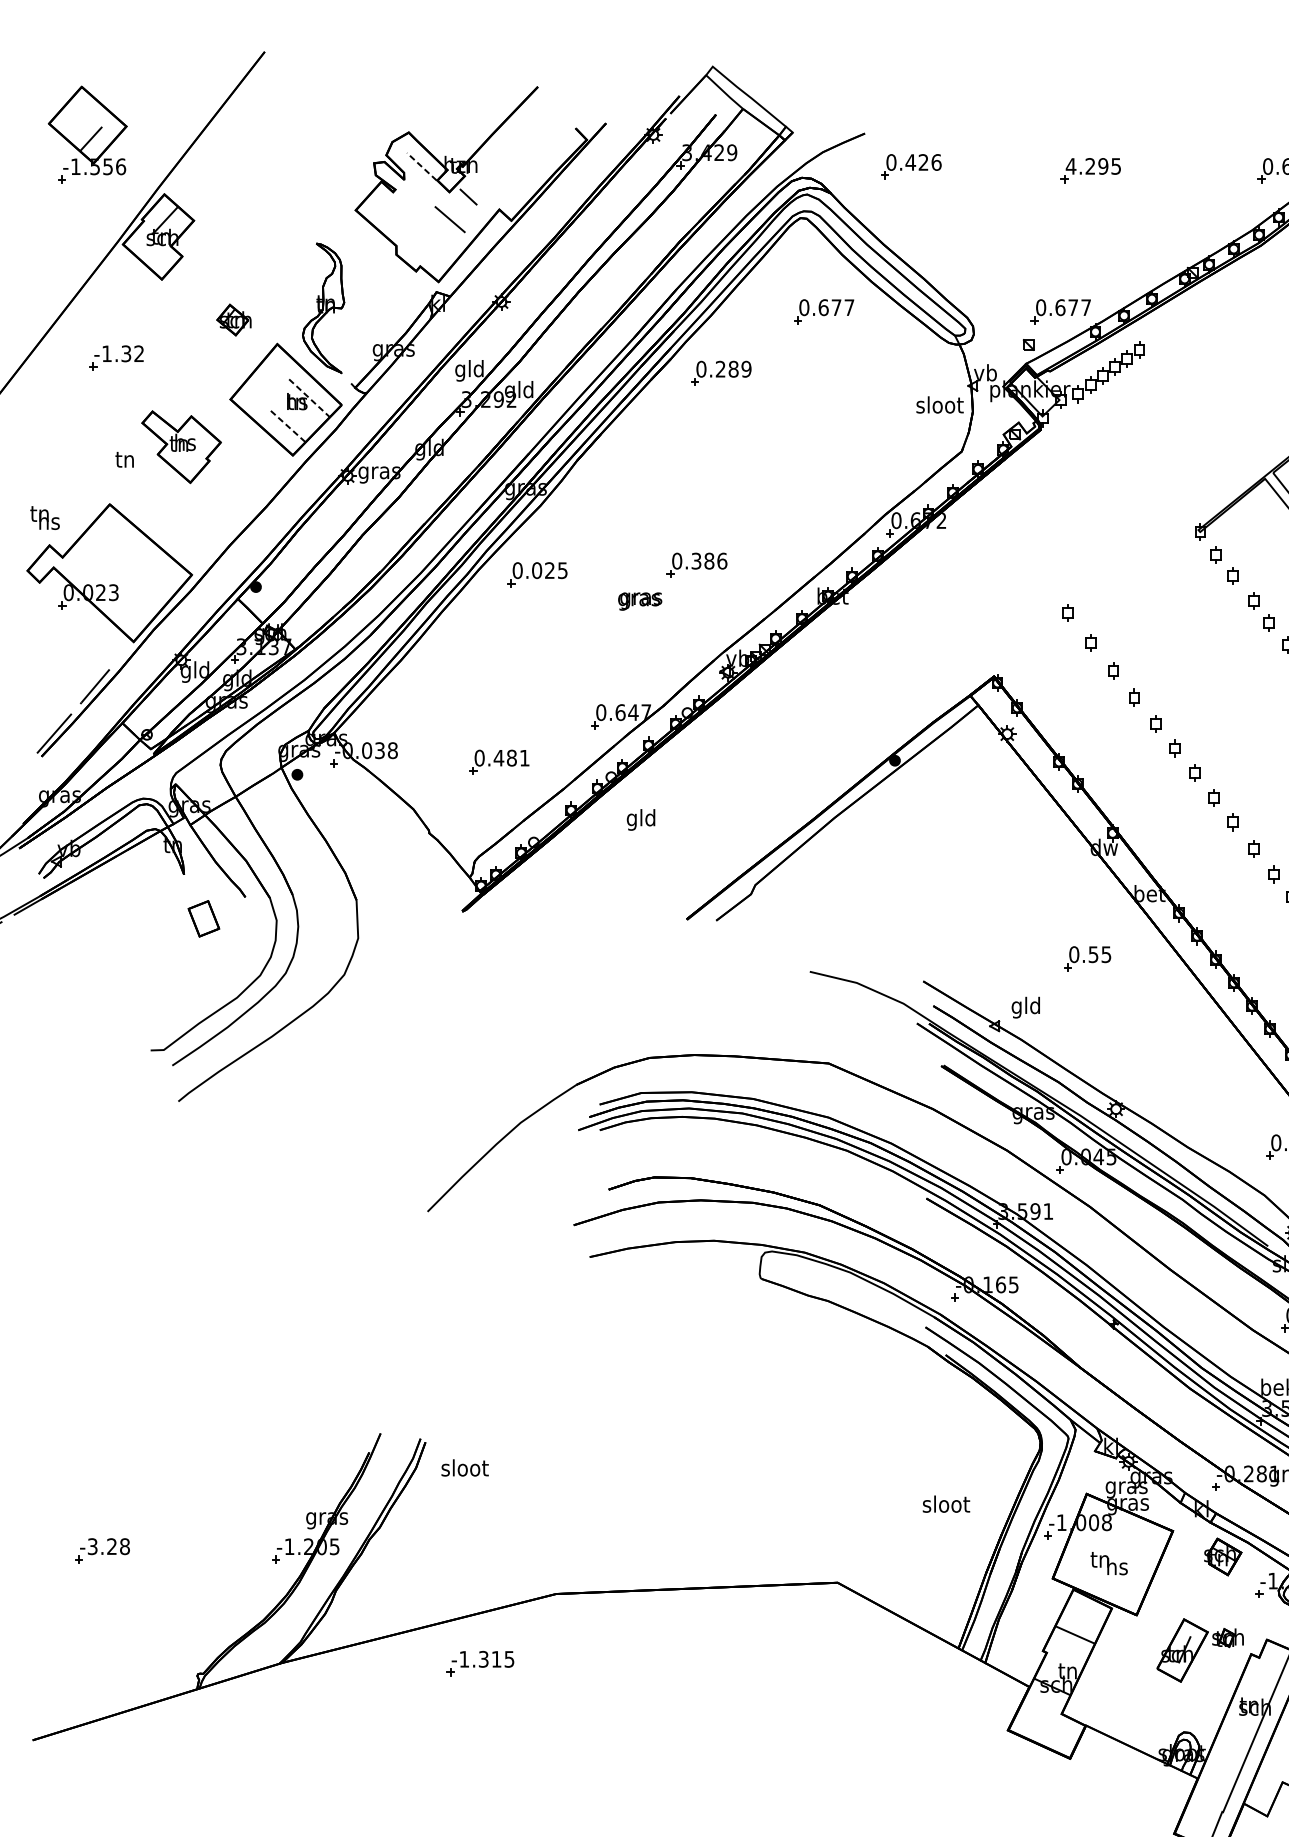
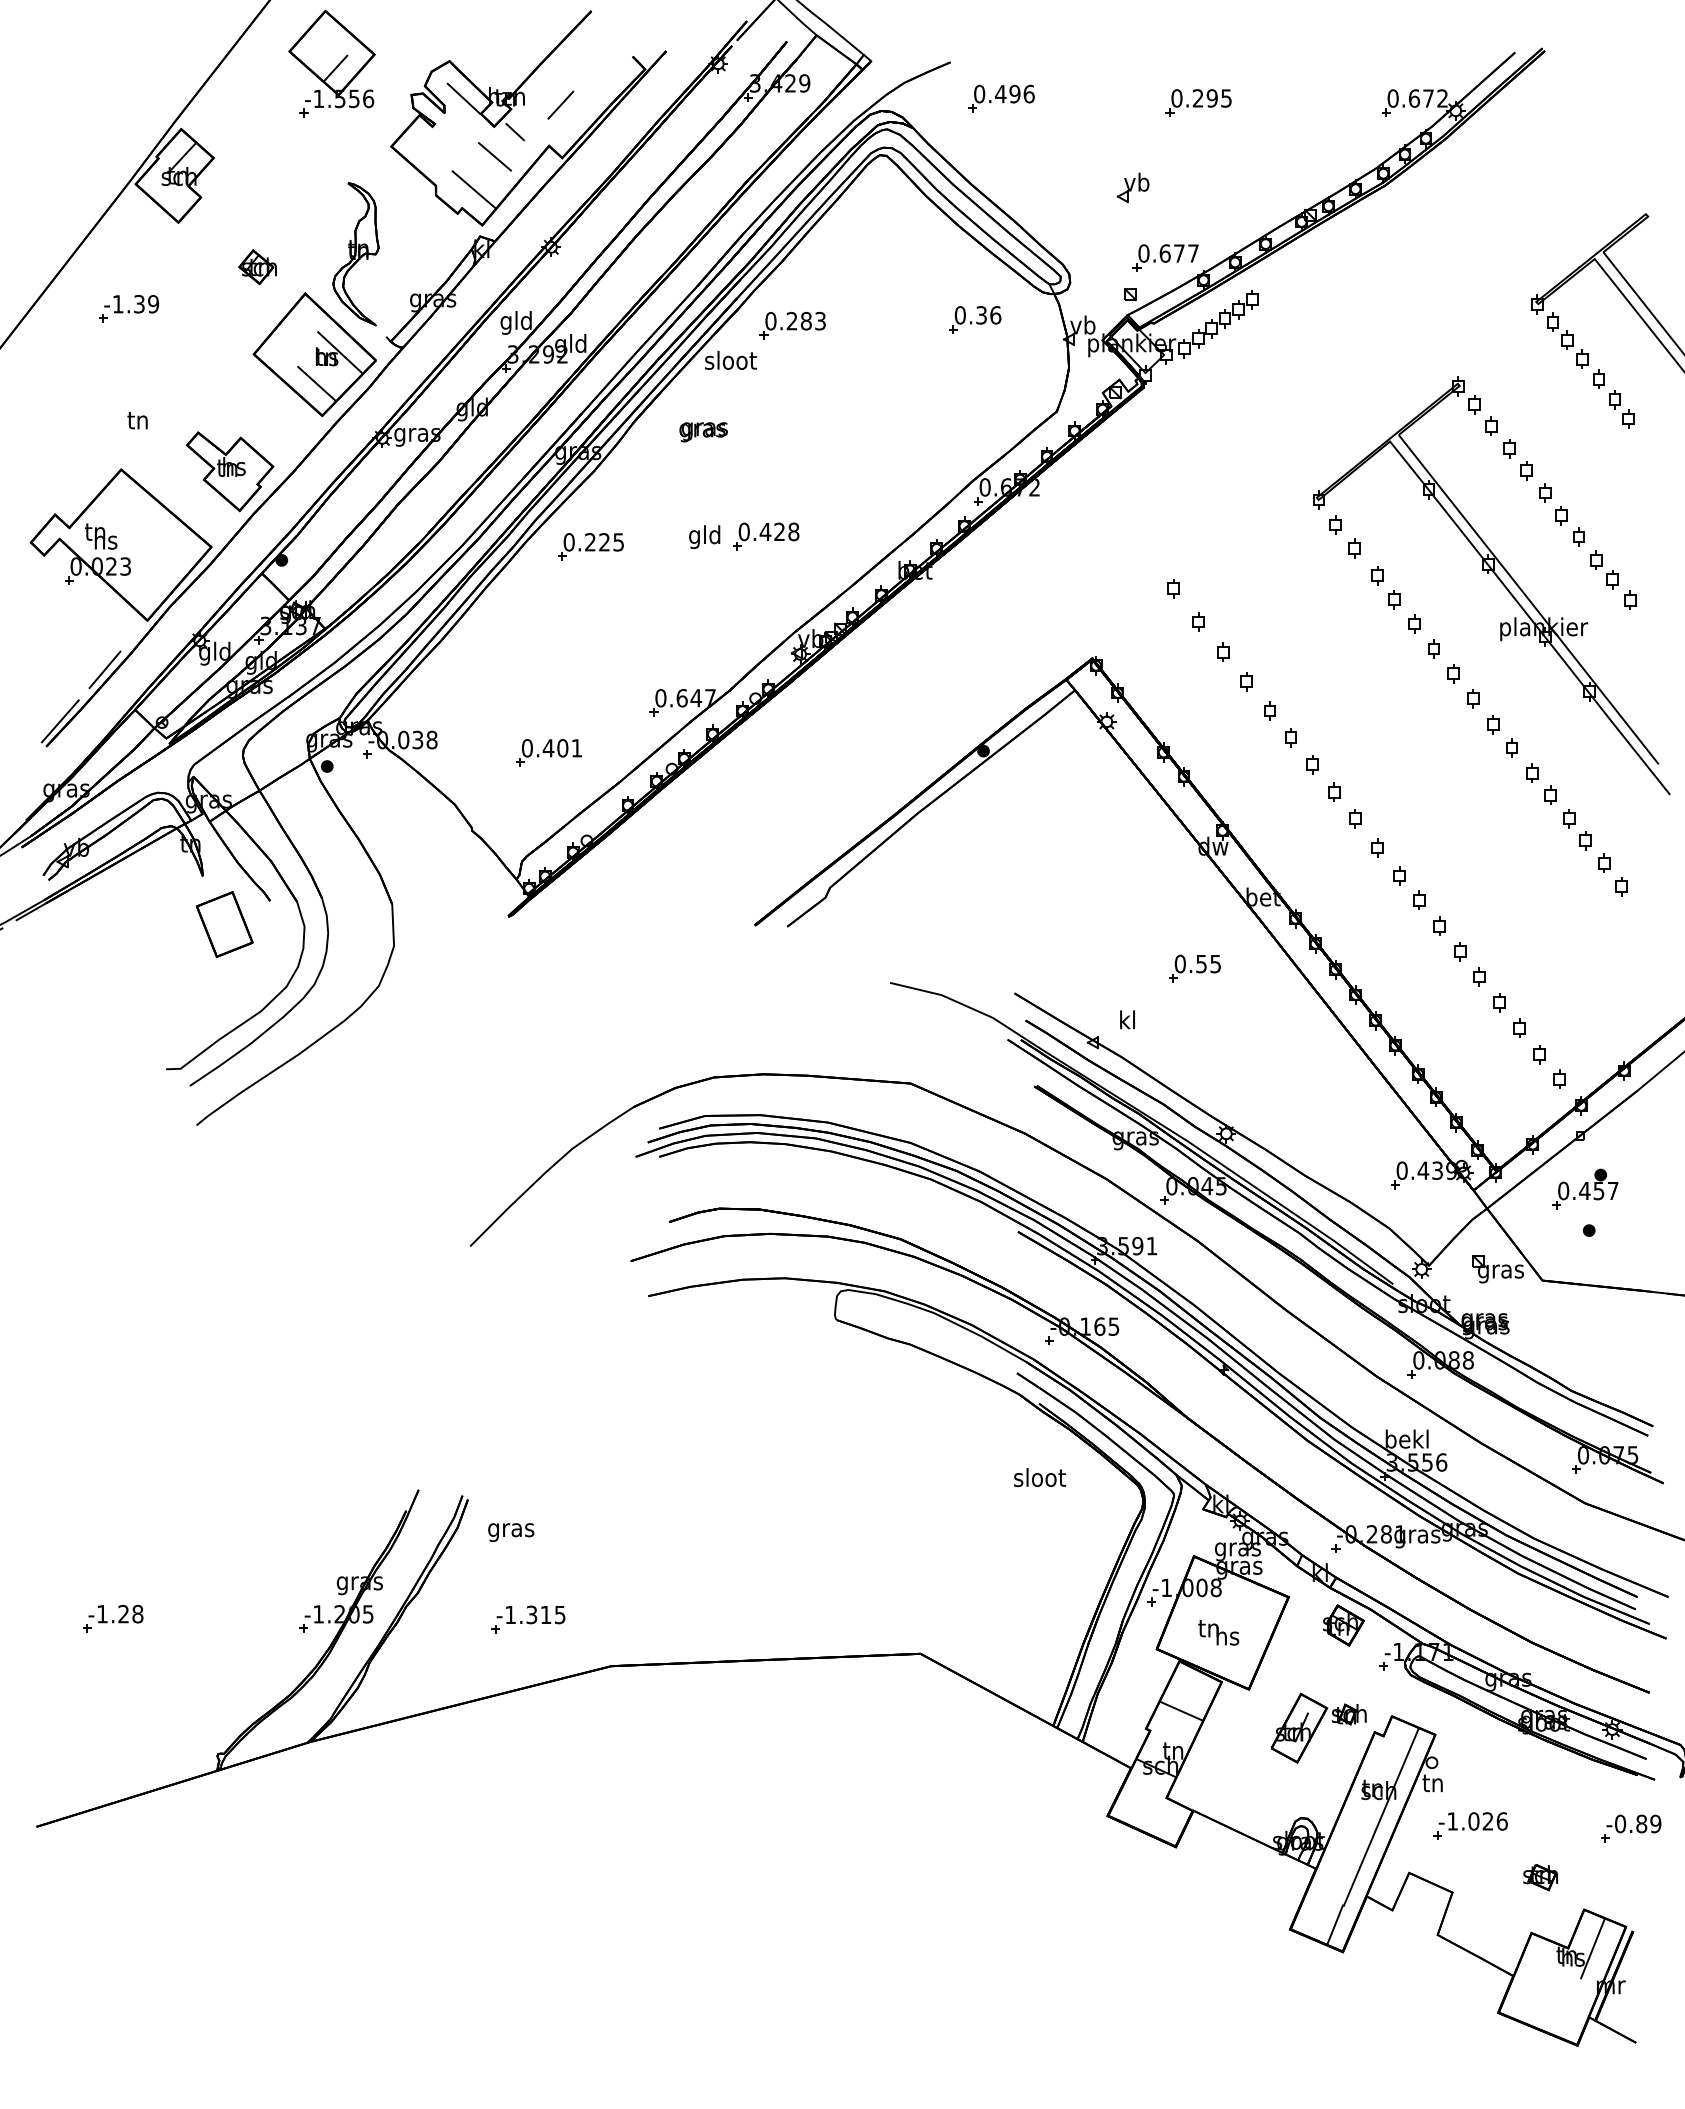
part: (87, 134) -> (331, 63), moved
text: (923, 162) -> (1014, 94), 0.426 -> 0.496
line: (421, 166) -> (463, 98), dashed -> solid
text: (1070, 166) -> (1176, 98), 4.295 -> 0.295
line: (509, 171) -> (560, 104), added
part: (1030, 247) -> (1132, 187), added
line: (430, 249) -> (473, 189), added
part: (823, 311) -> (905, 257), removed
text: (139, 354) -> (153, 304), -1.32 -> -1.39
part: (887, 367) -> (975, 319), added
text: (746, 369) -> (820, 321), 0.289 -> 0.283
line: (309, 398) -> (340, 353), dashed -> solid
text: (939, 404) -> (730, 359), moved
line: (288, 426) -> (317, 384), dashed -> solid
part: (181, 446) -> (229, 471), moved
text: (44, 517) -> (100, 536), moved
text: (709, 560) -> (779, 531), 0.386 -> 0.428
text: (537, 570) -> (590, 542), 0.025 -> 0.225
text: (640, 601) -> (703, 432), moved
text: (511, 758) -> (562, 748), 0.481 -> 0.401
text: (640, 820) -> (704, 537), moved
part: (203, 918) -> (224, 924), size x1.67
text: (1025, 1007) -> (1126, 1022), gld -> kl
text: (465, 1470) -> (511, 1530), sloot -> gras
text: (945, 1504) -> (1039, 1477), moved
text: (92, 1546) -> (102, 1613), -3.28 -> -1.28
part: (480, 1663) -> (528, 1619), moved

